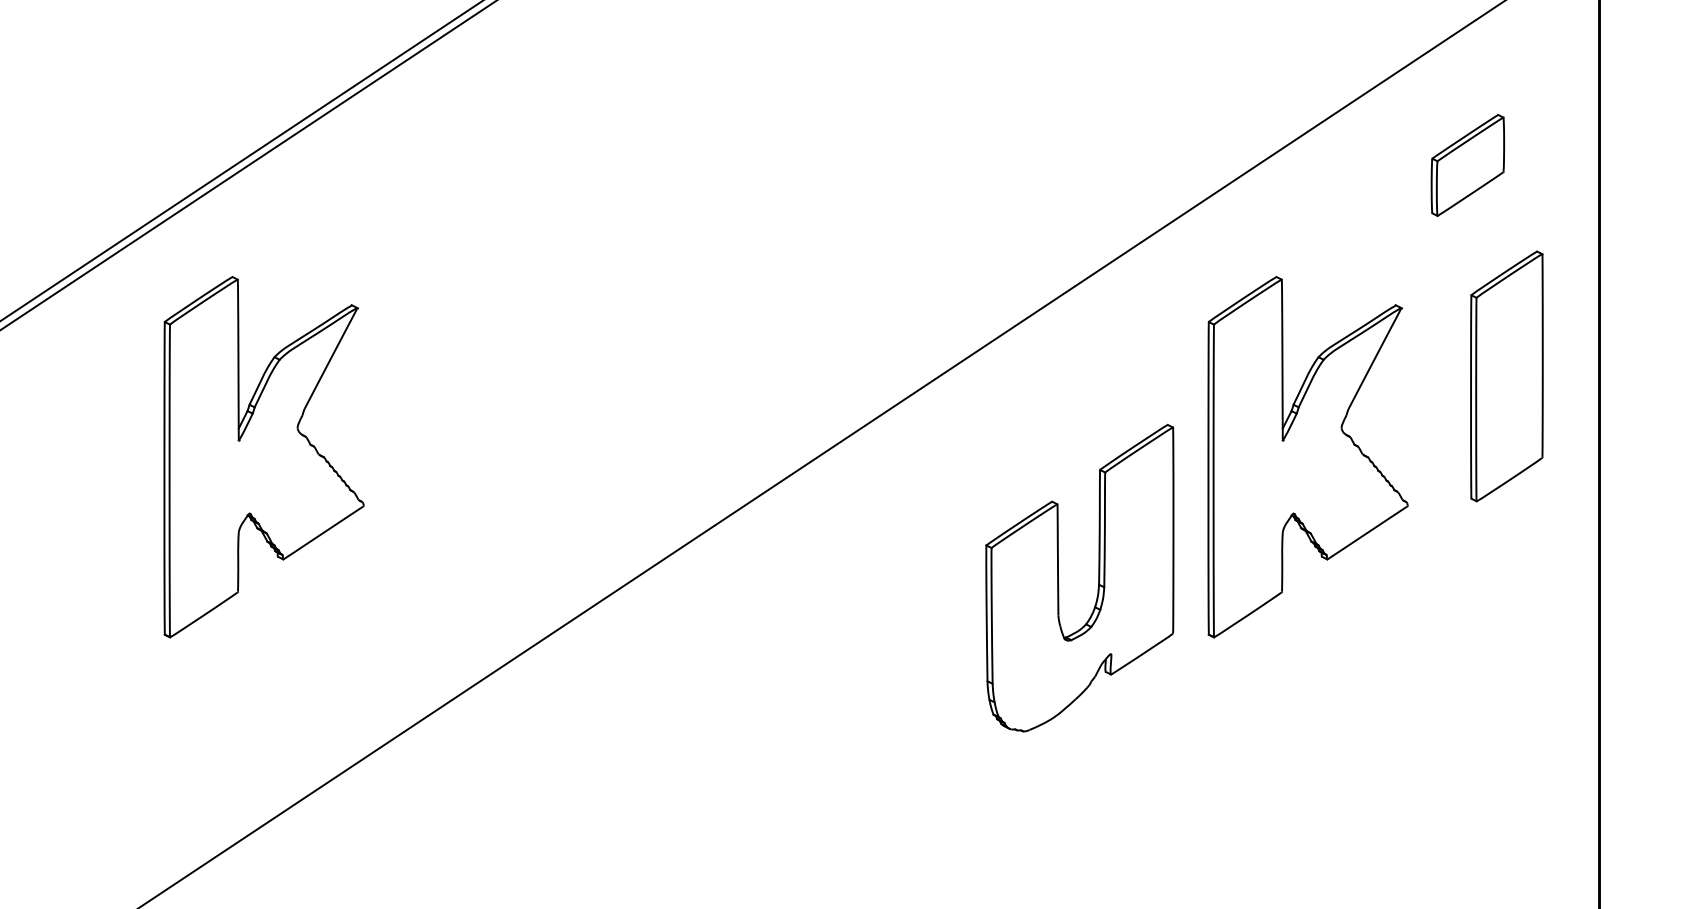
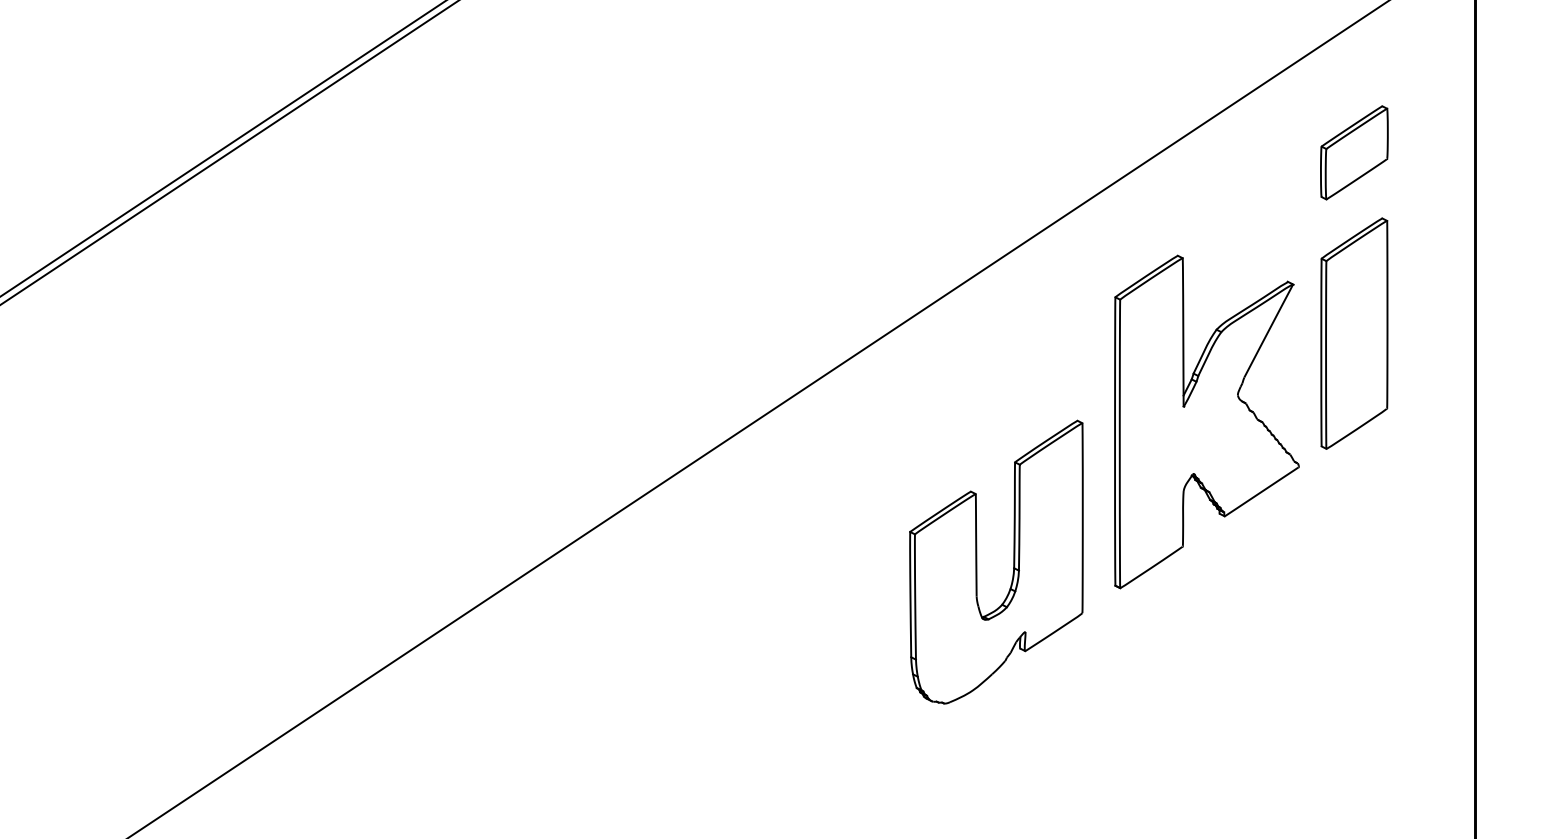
part: (1506, 376) -> (1354, 333), moved
part: (263, 457) -> (243, 422), removed
part: (1098, 577) -> (1013, 561), moved

